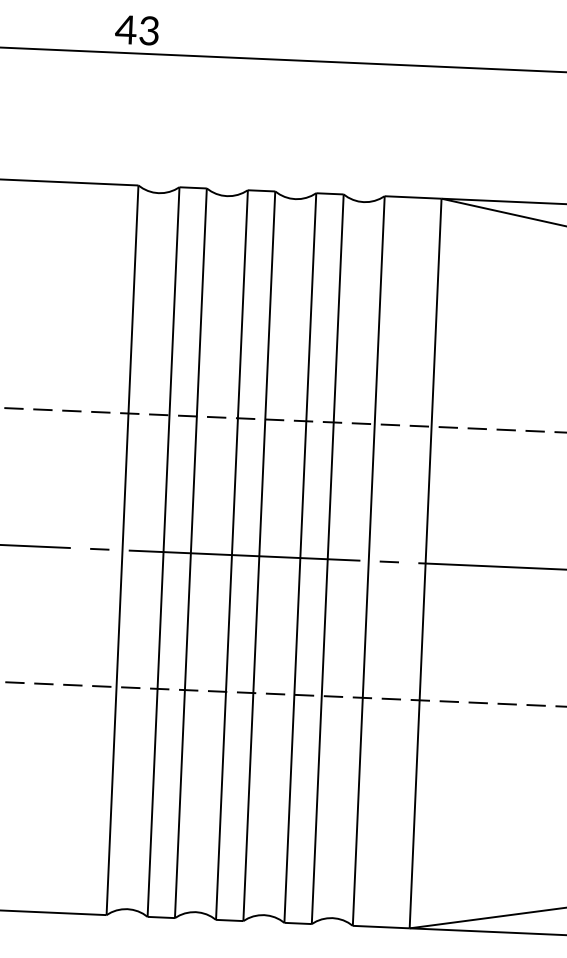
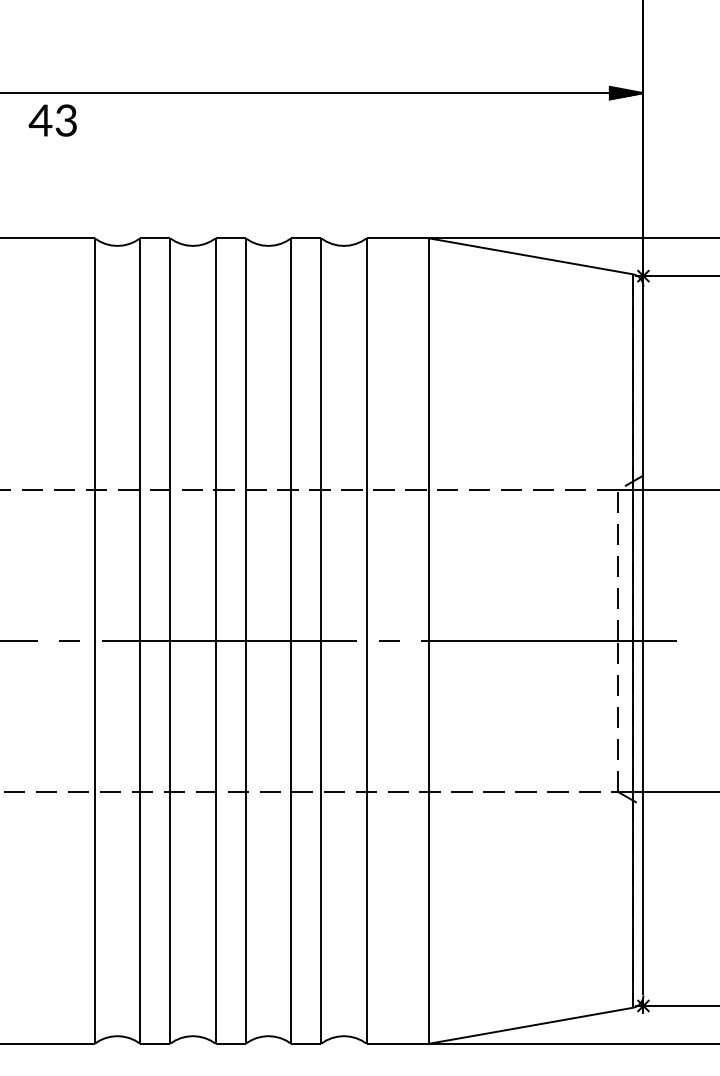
text: (136, 30) -> (52, 120), moved

